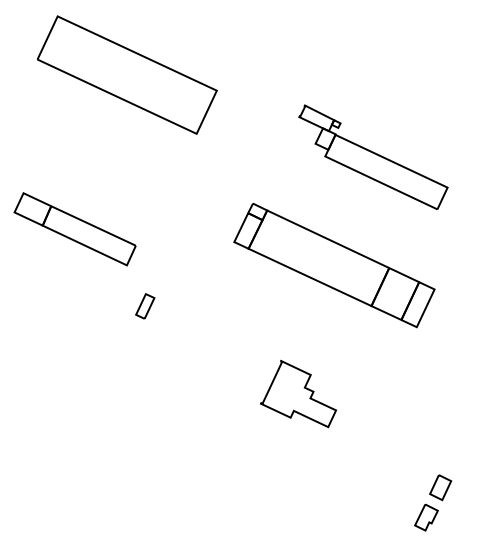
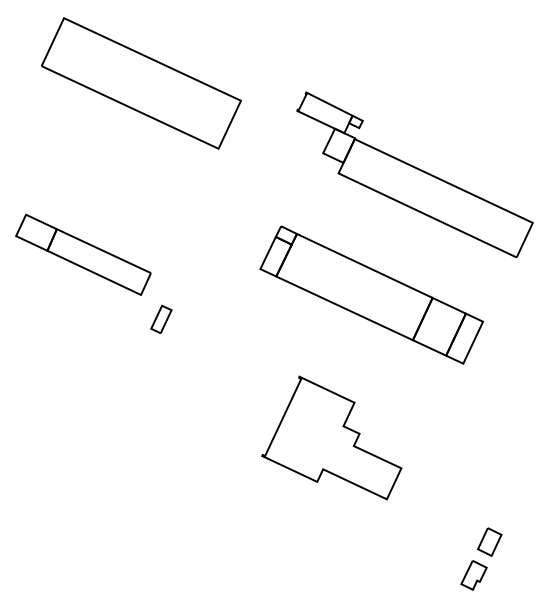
part: (373, 157) -> (415, 175), size x1.43
part: (145, 306) -> (161, 319), moved
part: (298, 393) -> (331, 437), size x1.67

